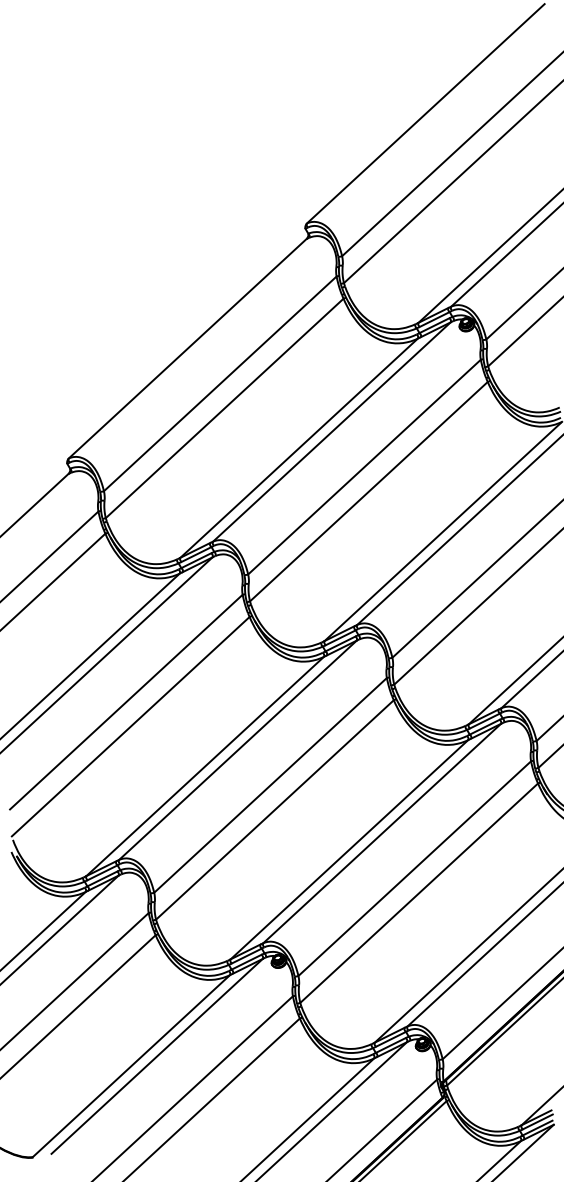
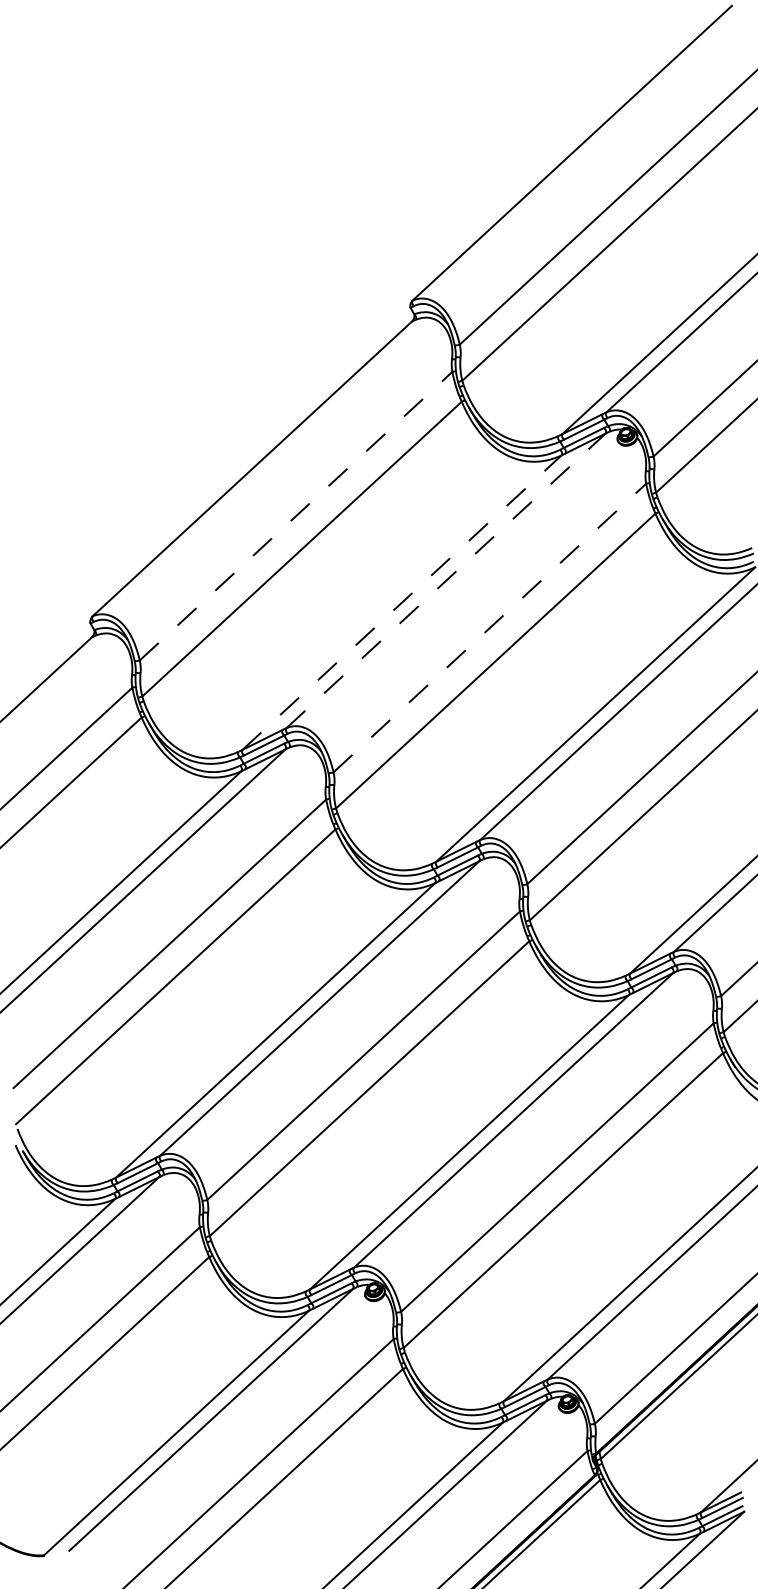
line: (220, 384) -> (296, 516), solid -> dashed
line: (332, 431) -> (446, 580), solid -> dashed
line: (299, 448) -> (402, 602), solid -> dashed
line: (364, 467) -> (489, 628), solid -> dashed

